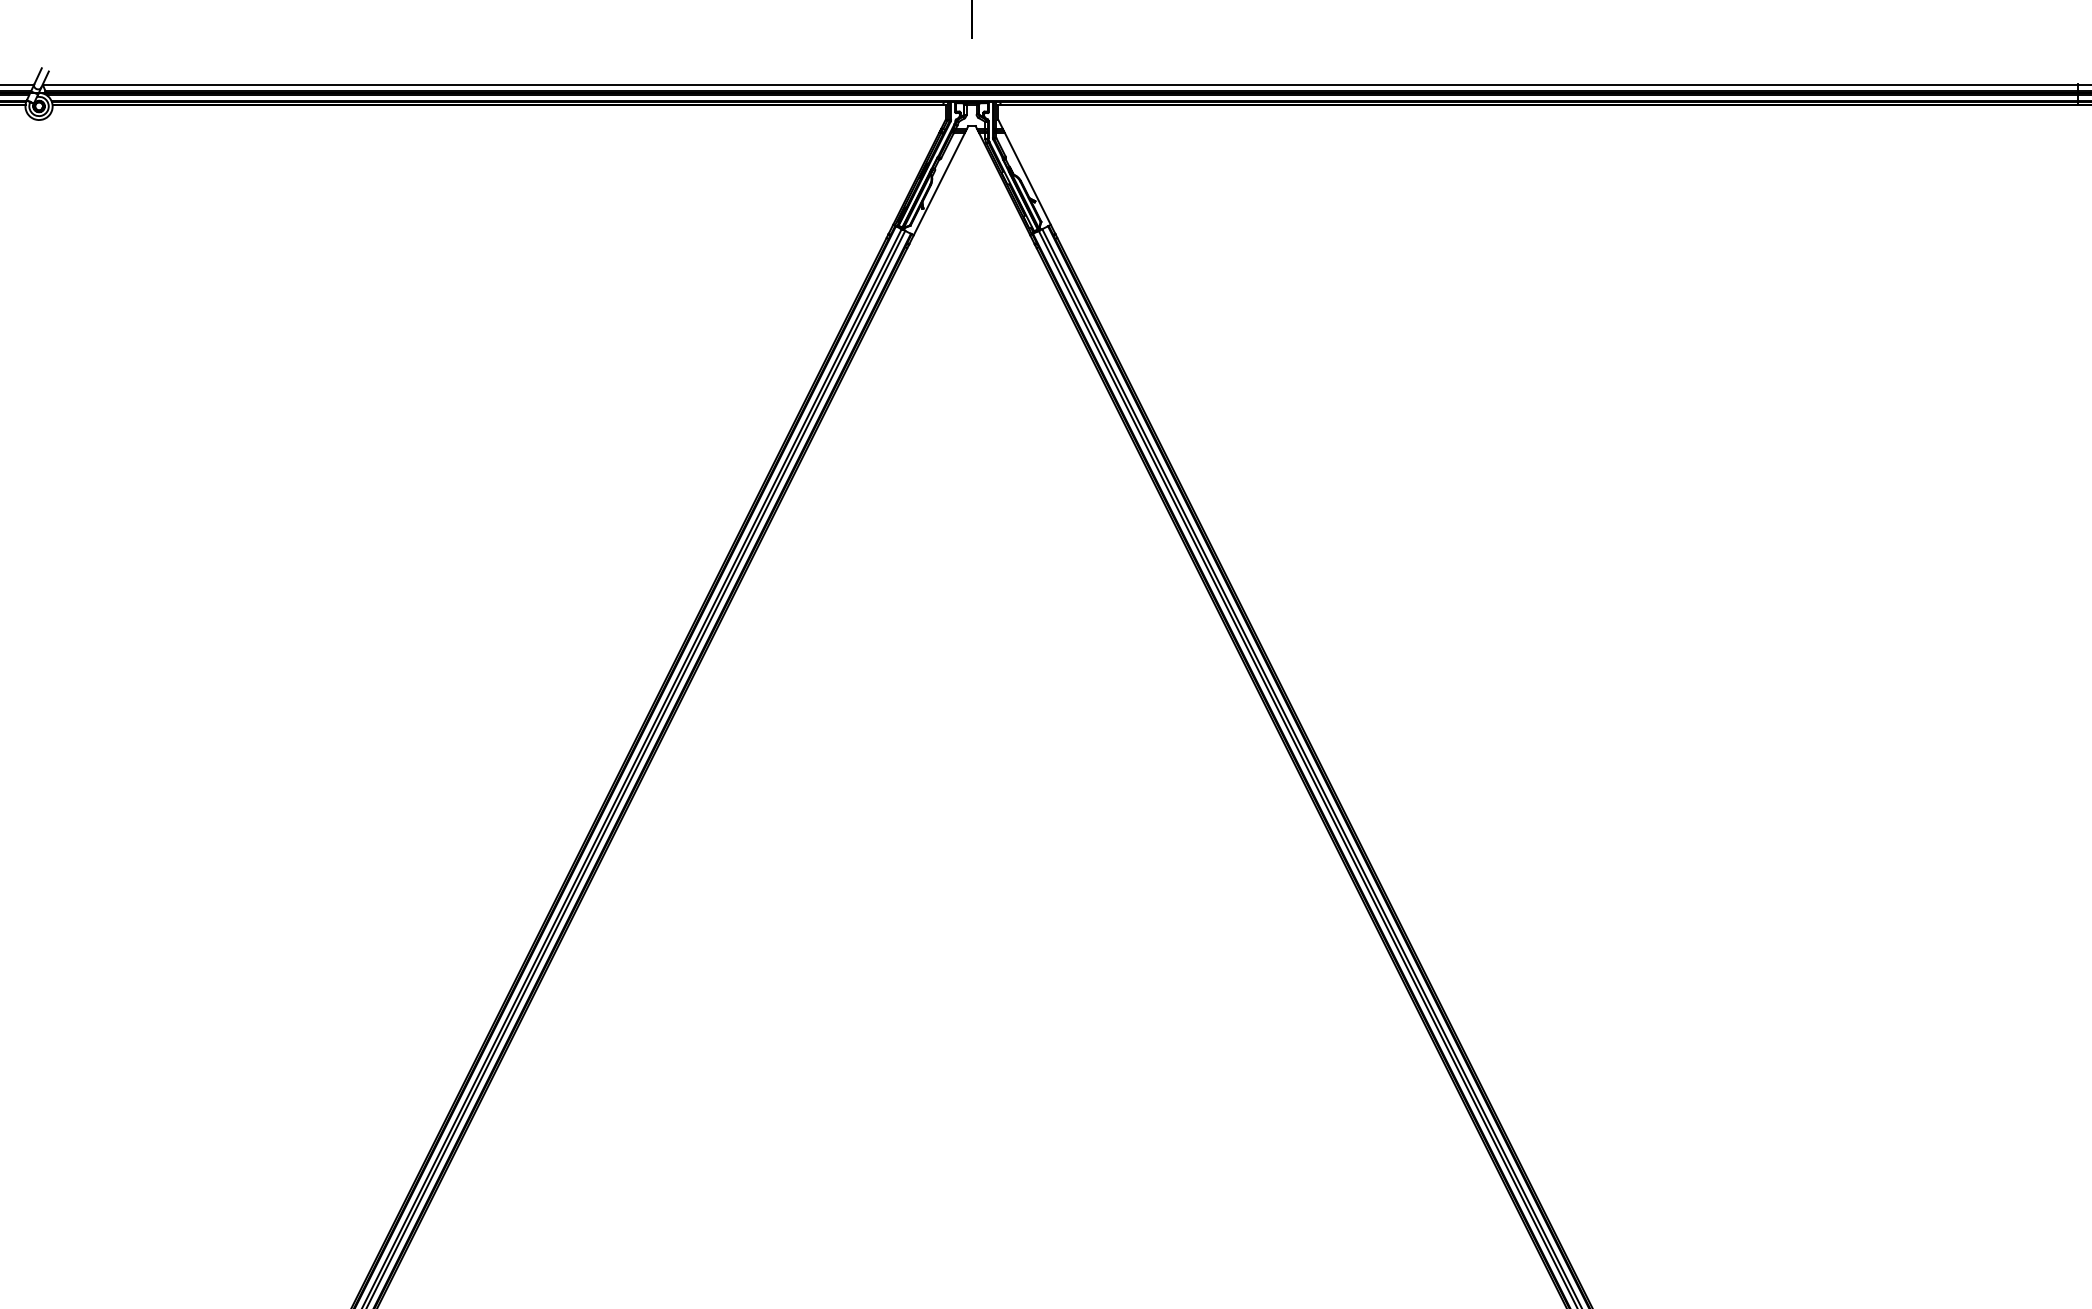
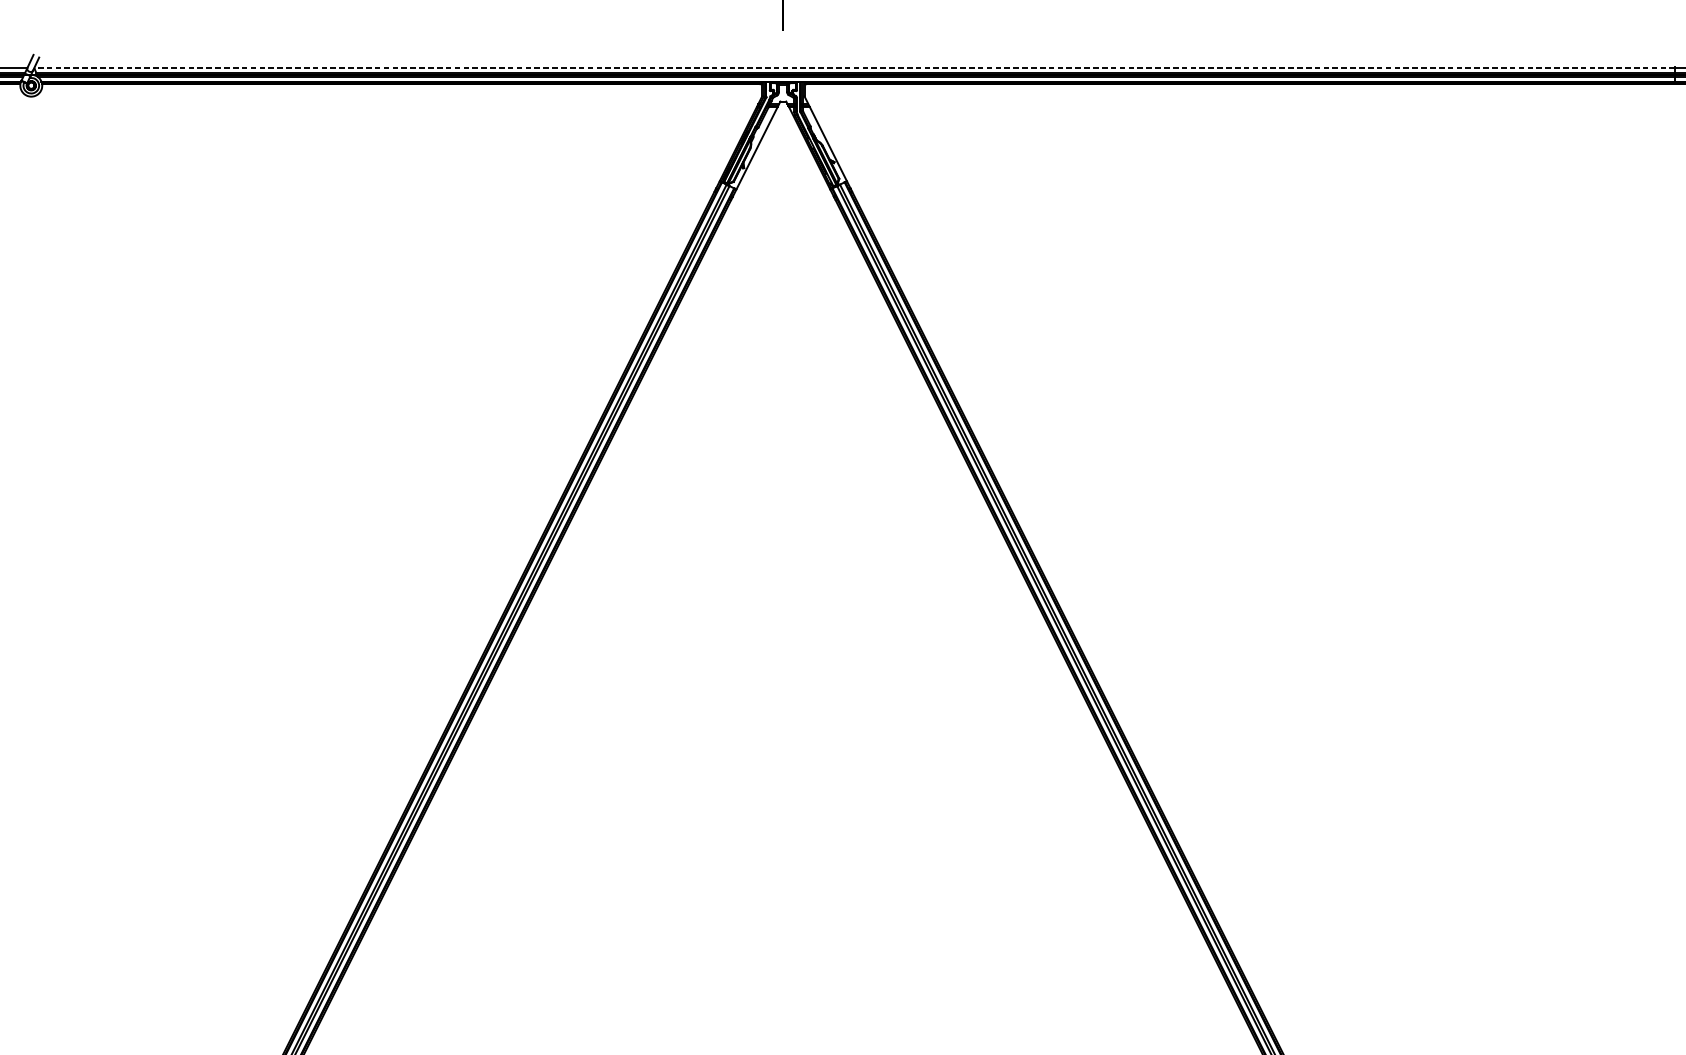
line: (1060, 84) -> (854, 68), solid -> dashed

